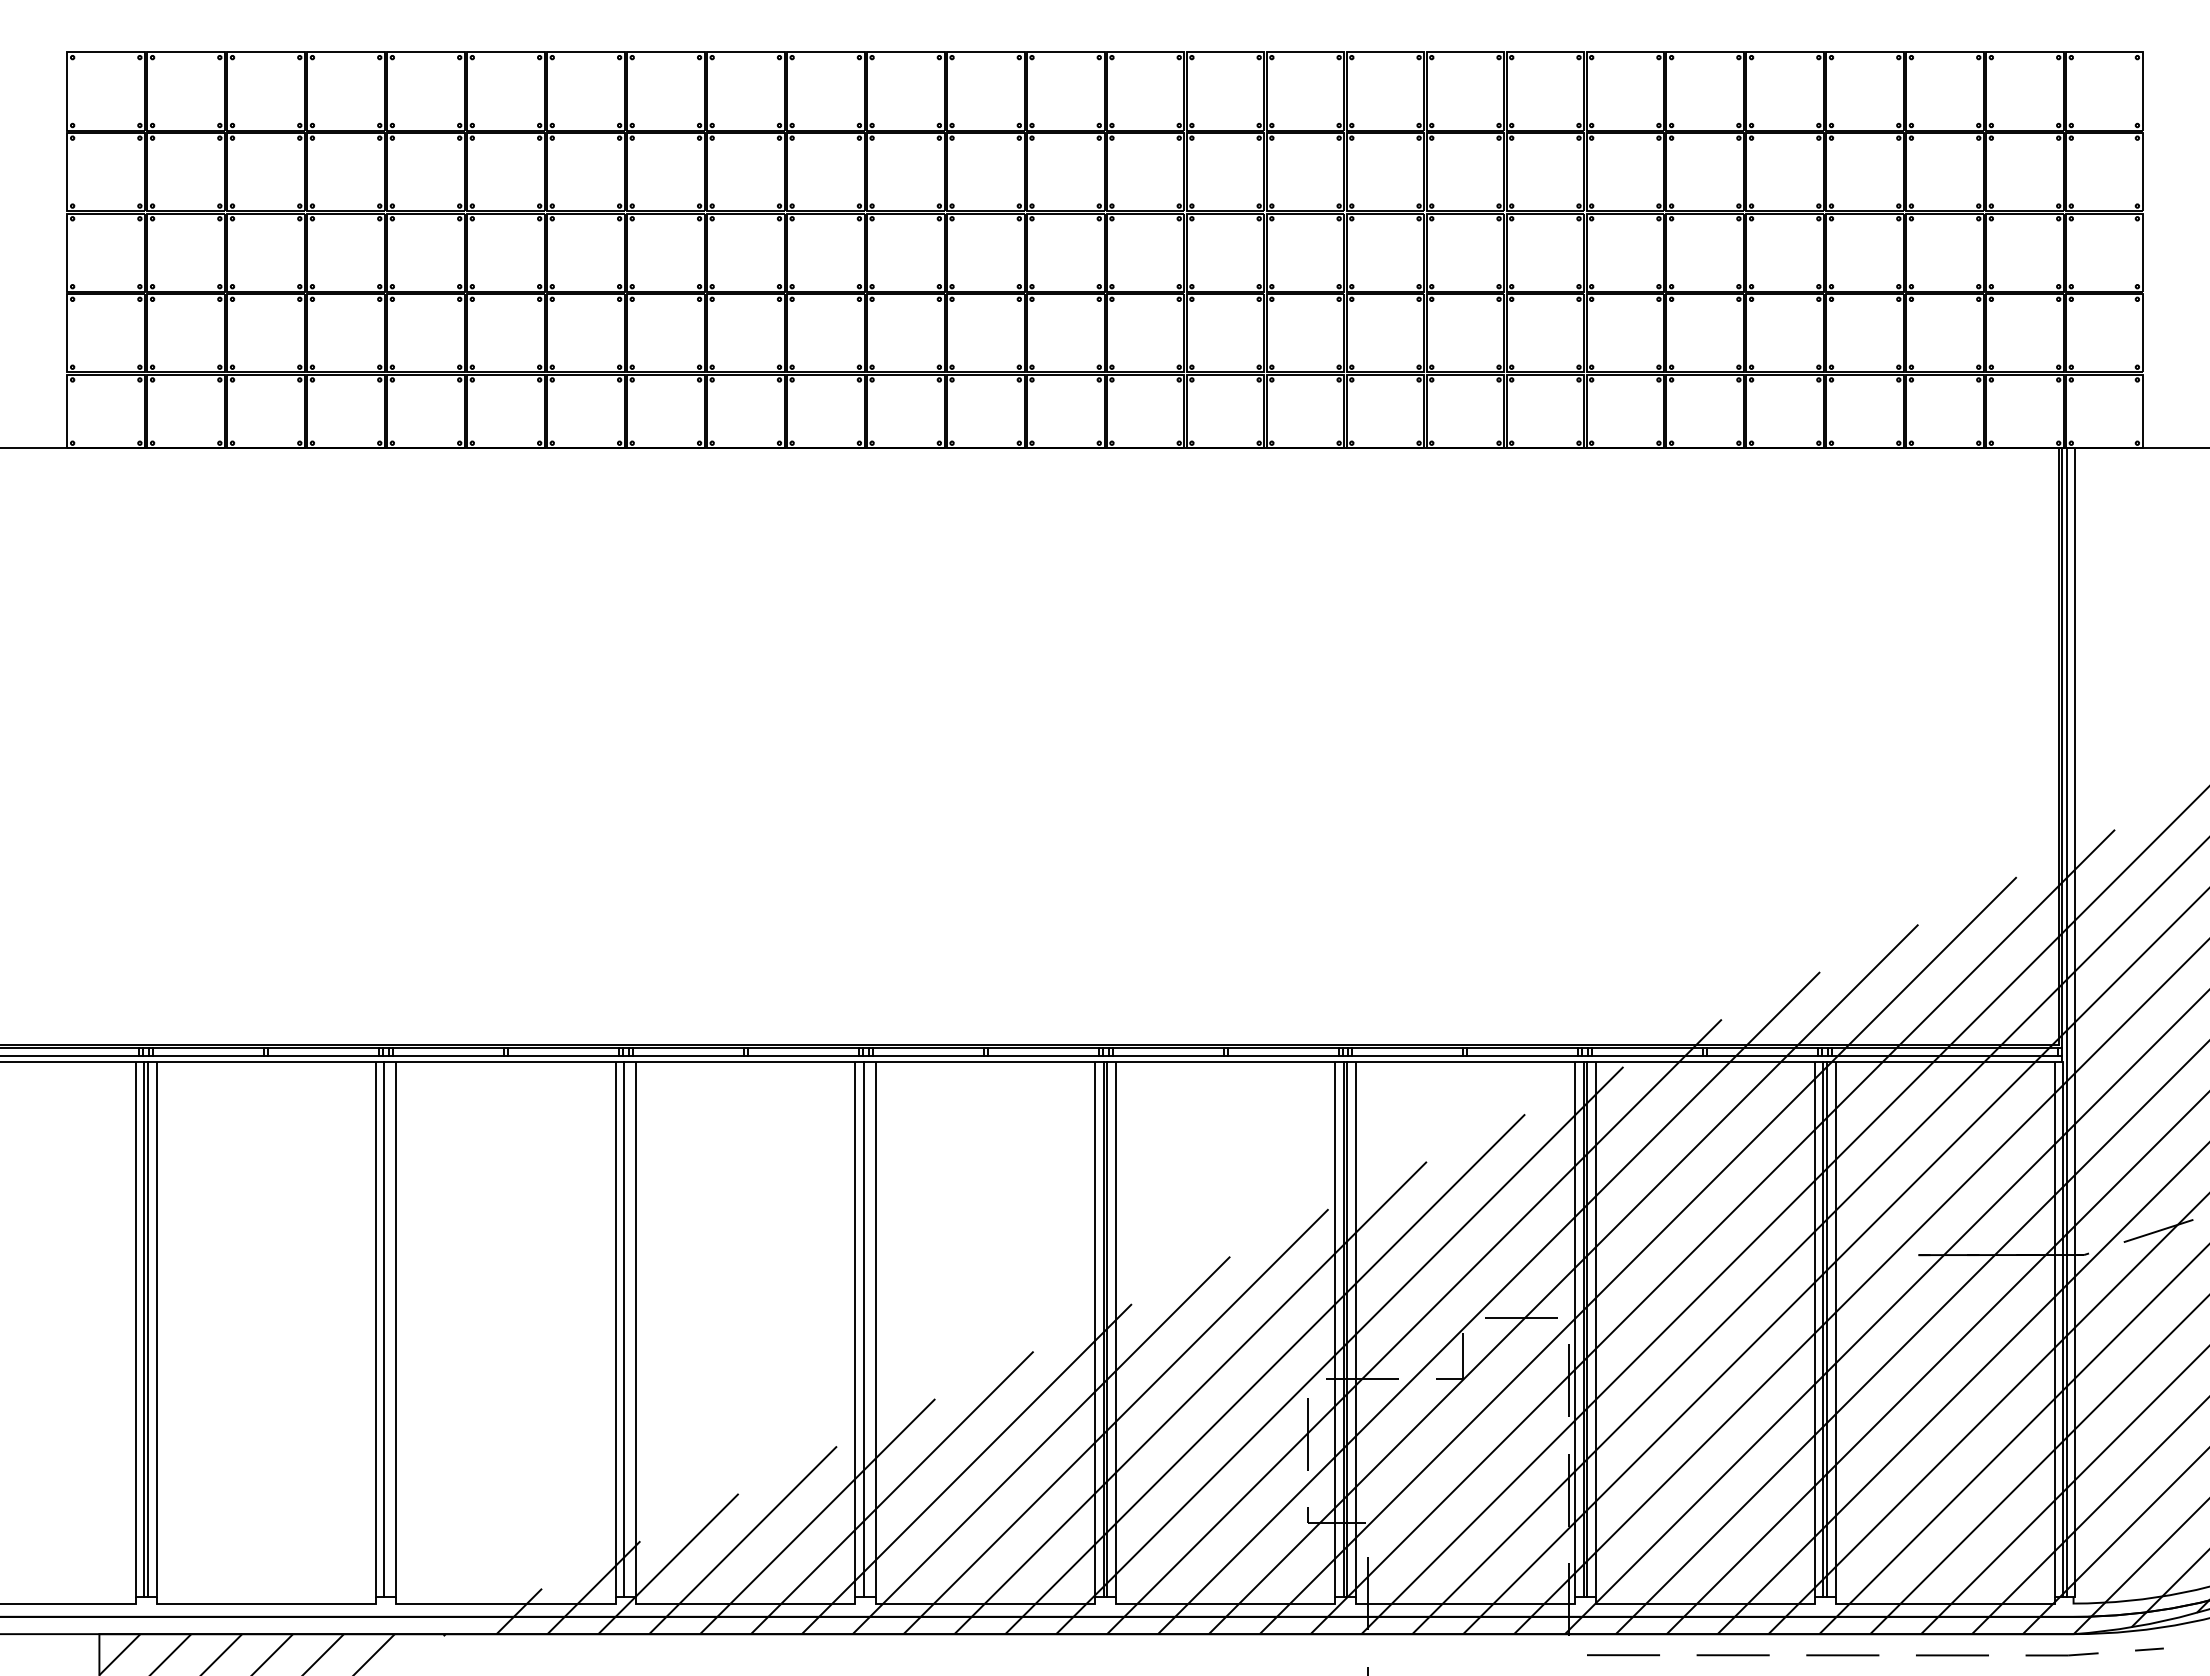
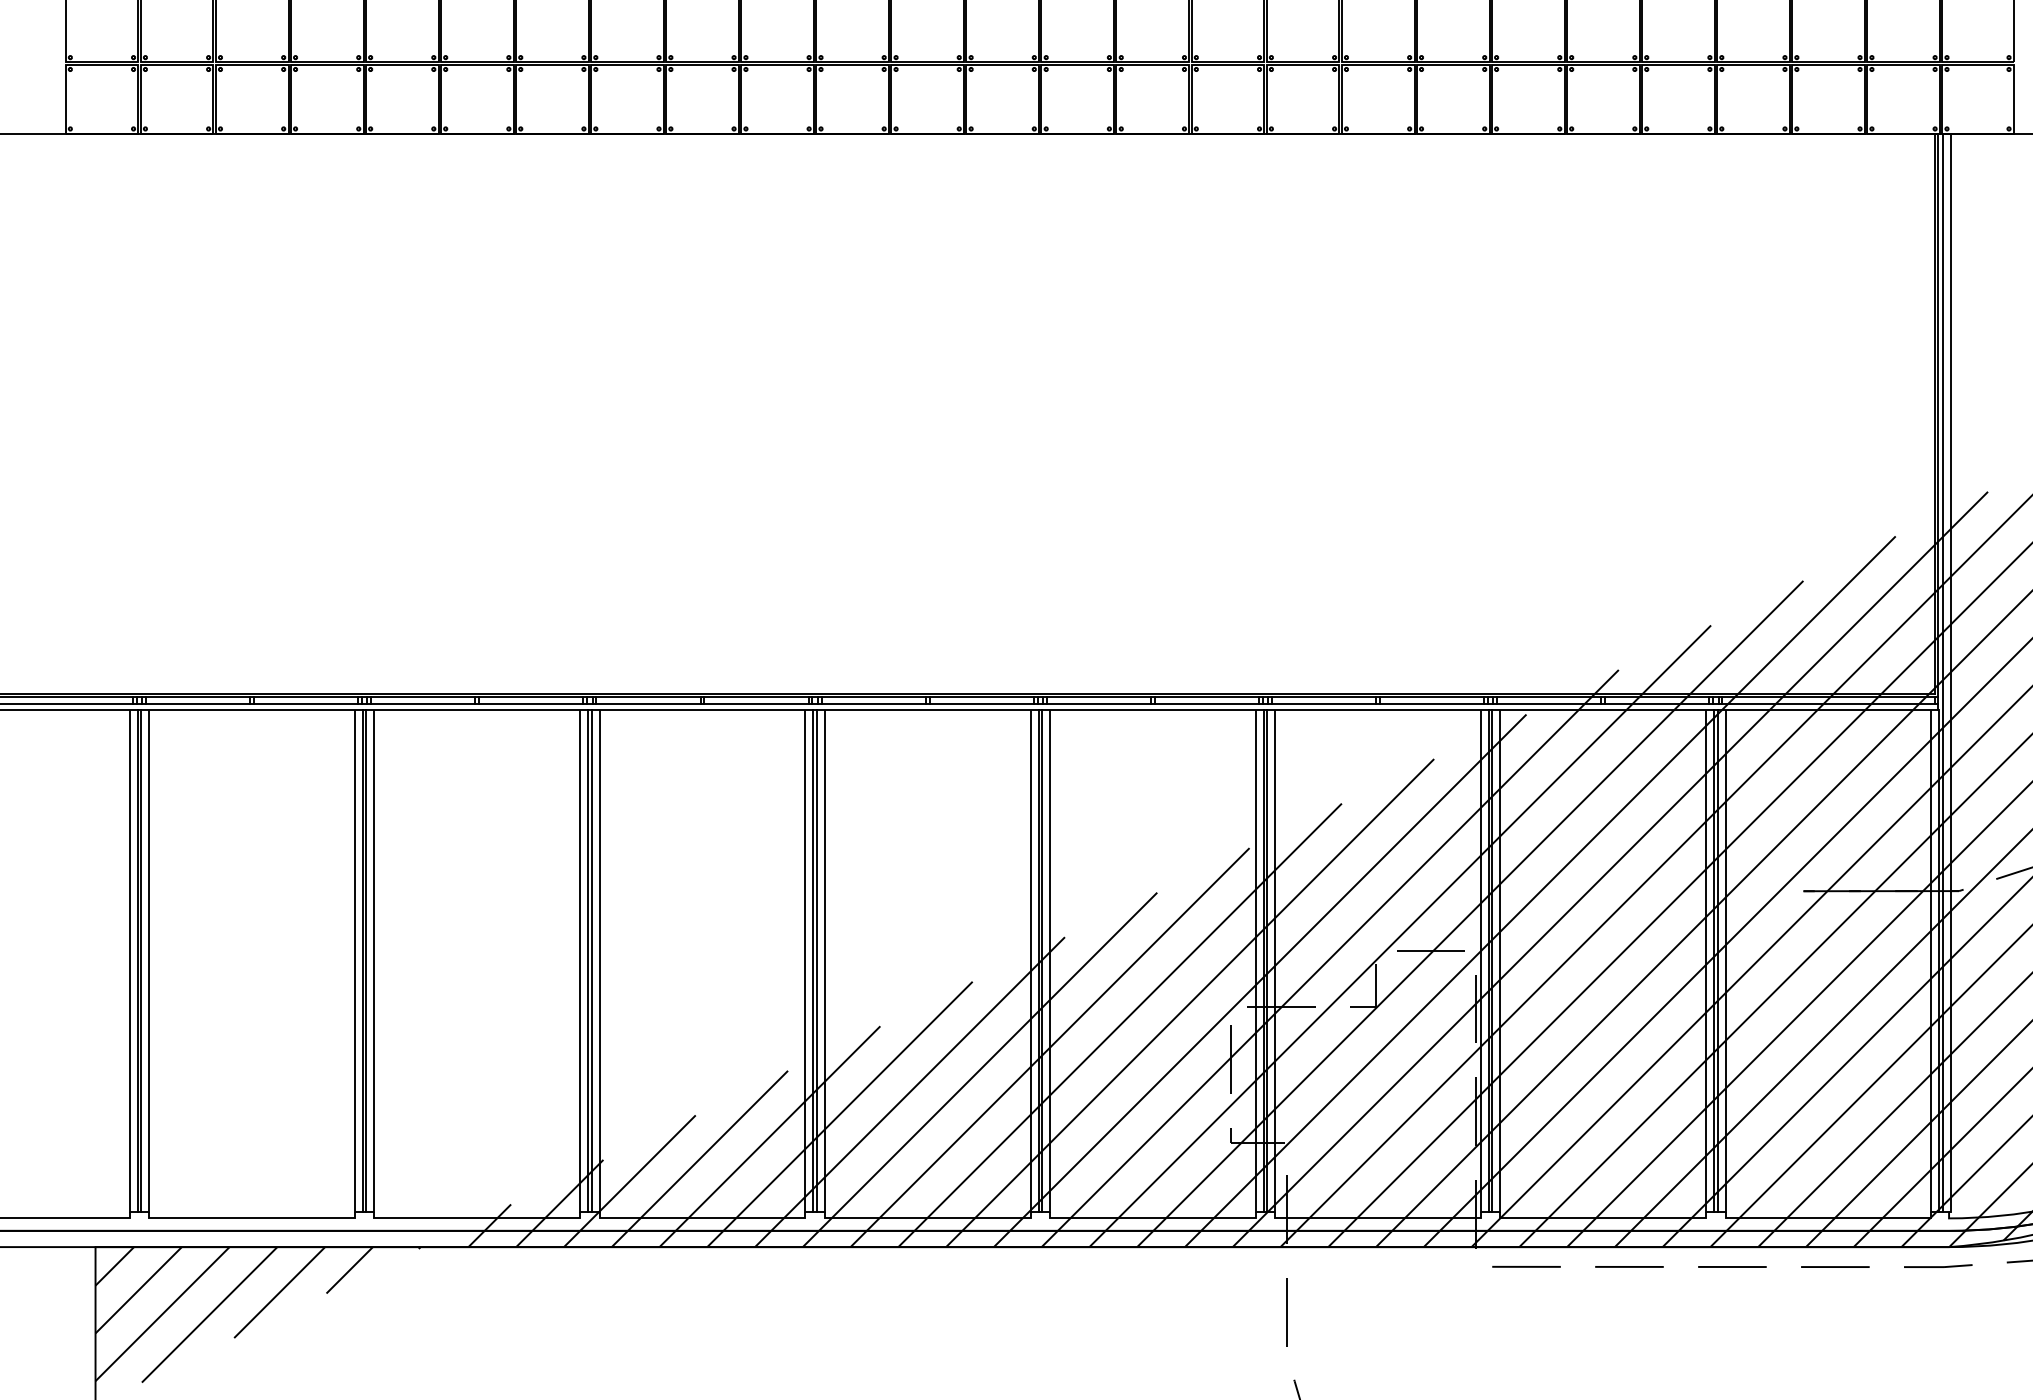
line: (387, 1329) -> (366, 961), added
line: (627, 1329) -> (591, 961), added
line: (867, 1329) -> (816, 961), added

